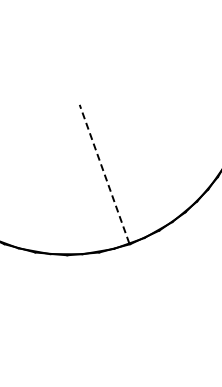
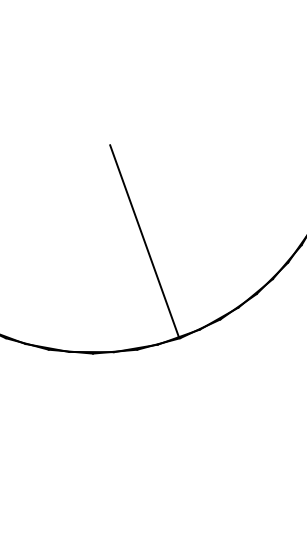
line: (104, 174) -> (144, 241), dashed -> solid

